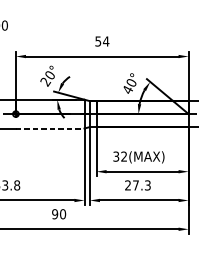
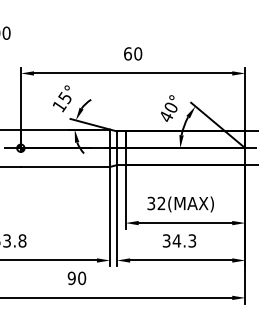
text: (102, 41) -> (133, 53), 54 -> 60
text: (47, 78) -> (61, 102), 20° -> 15°
line: (50, 128) -> (65, 166), dashed -> solid
text: (131, 185) -> (171, 240), 27.3 -> 34.3

